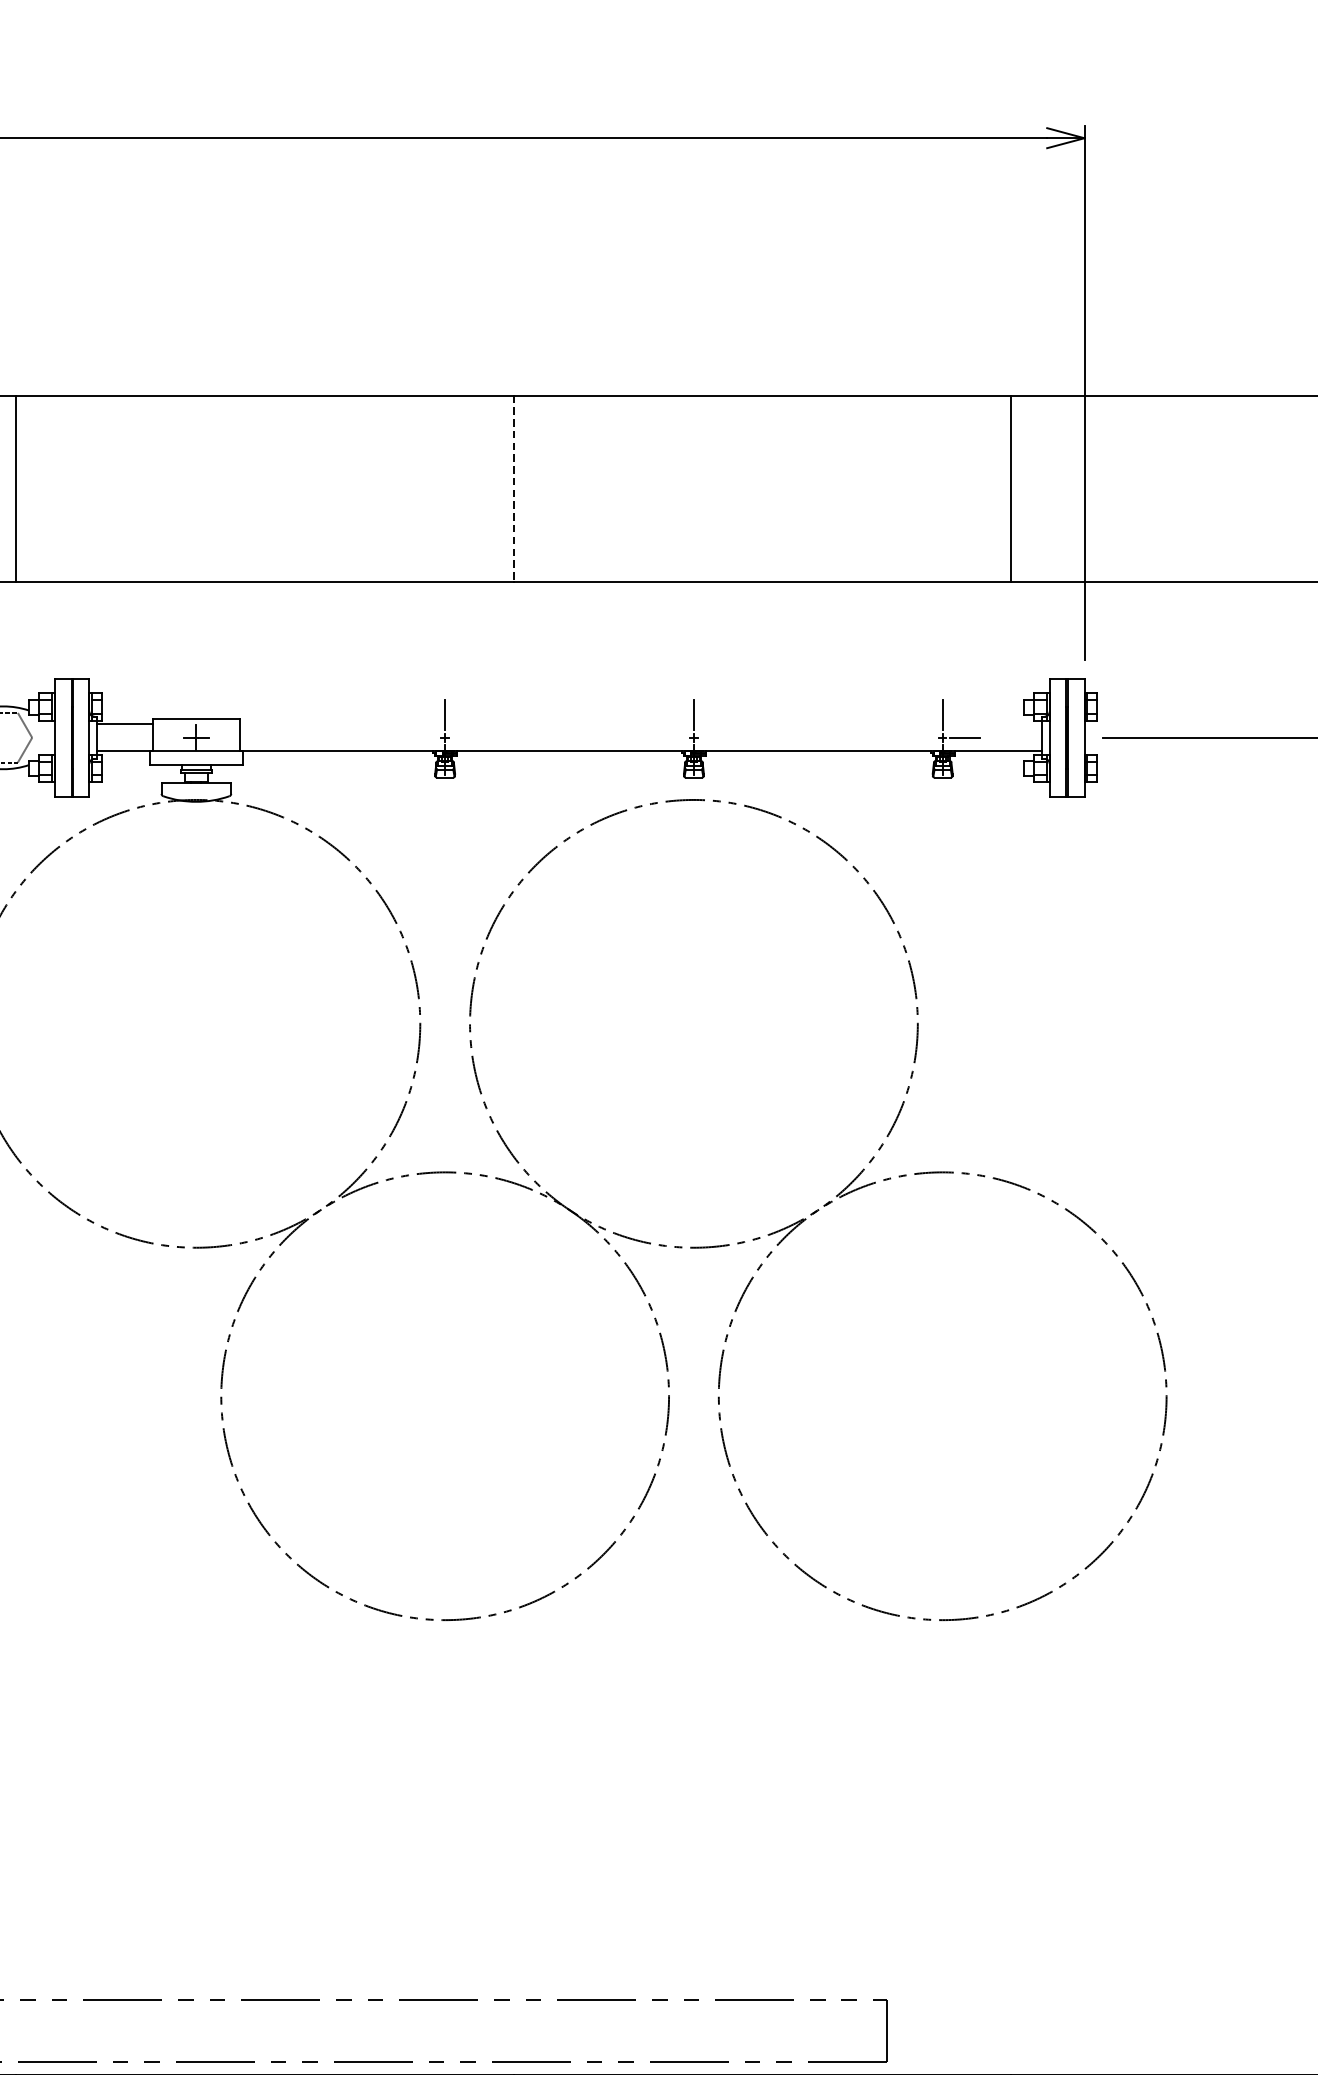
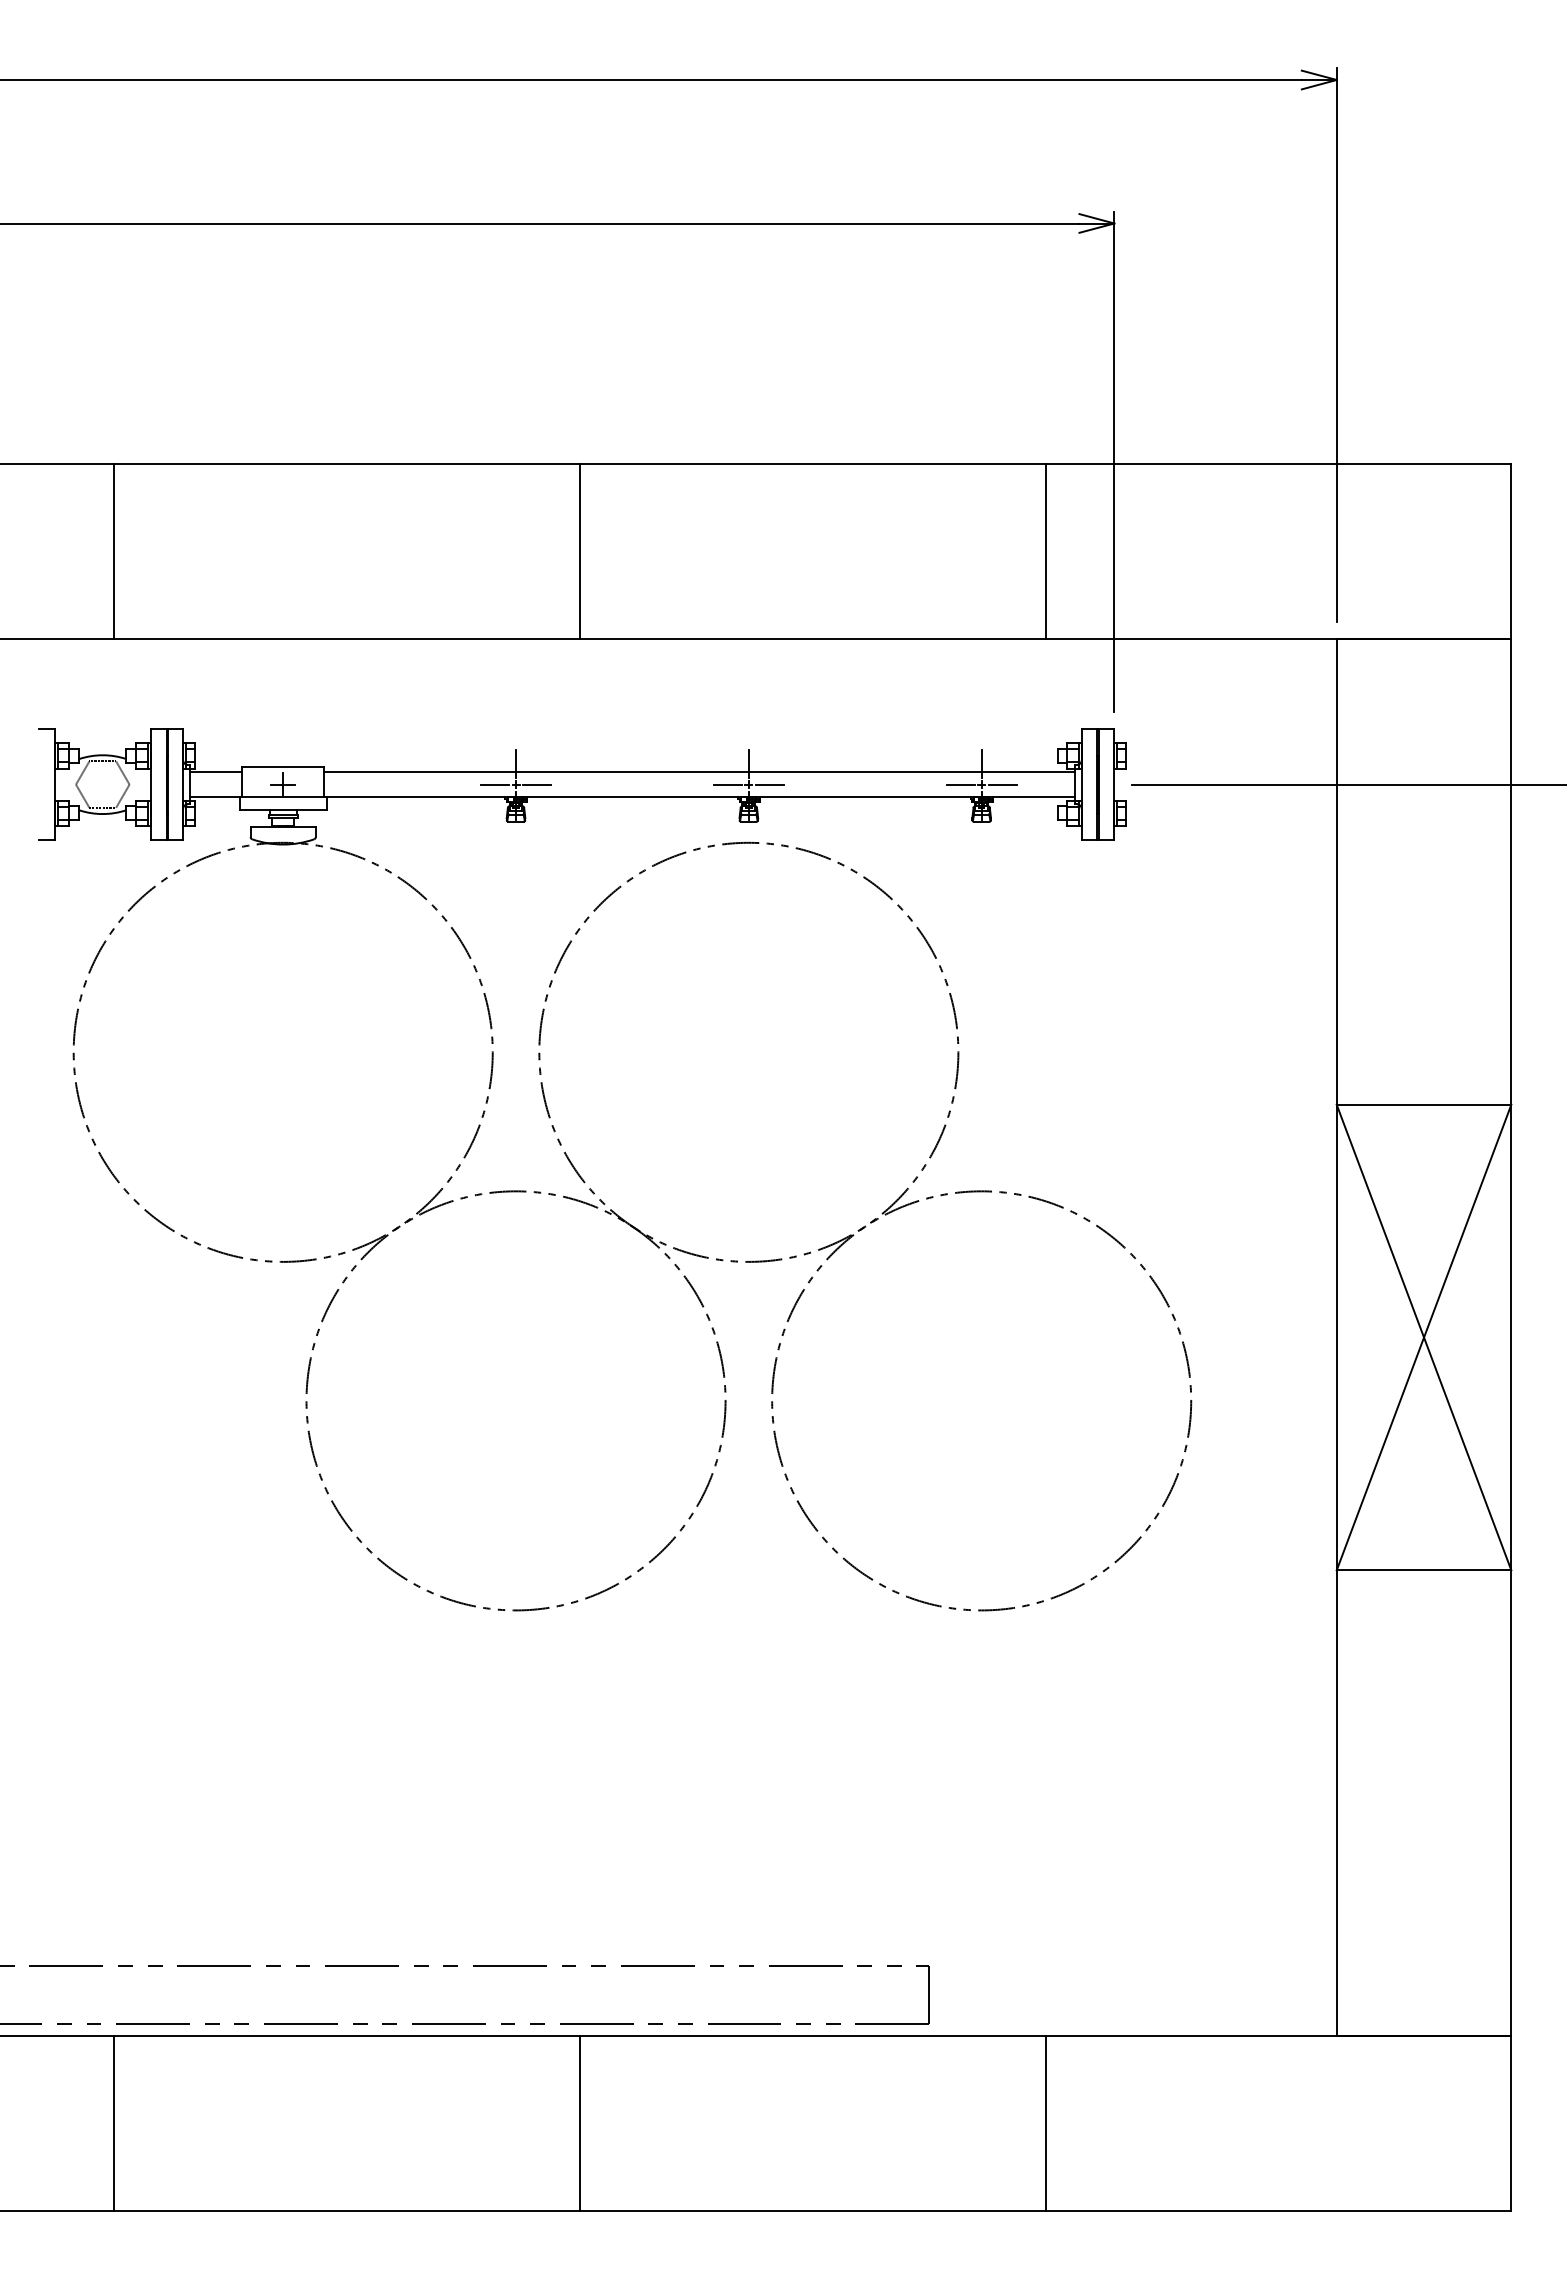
line: (514, 489) -> (580, 552), dashed -> solid
line: (640, 724) -> (698, 772), added
line: (423, 737) -> (495, 784), added
line: (468, 737) -> (537, 784), added
line: (671, 737) -> (727, 784), added
line: (715, 737) -> (769, 784), added
line: (920, 737) -> (960, 784), added

